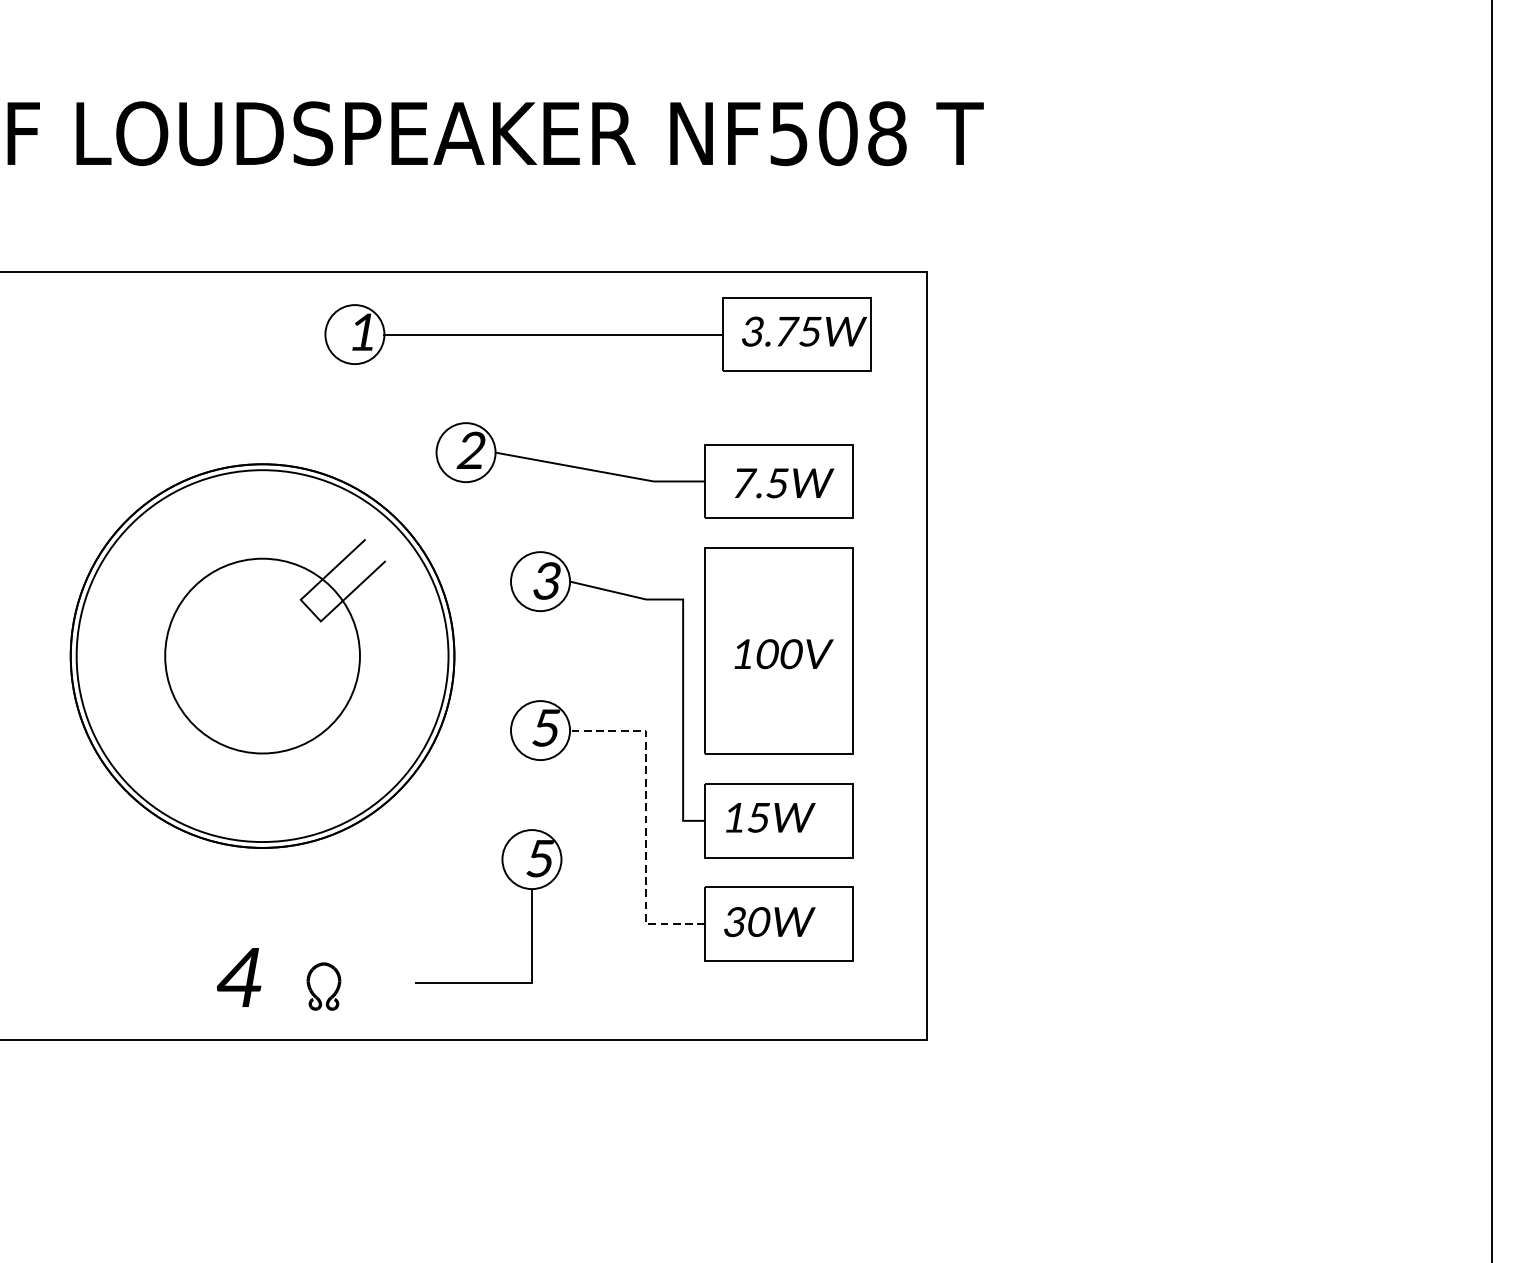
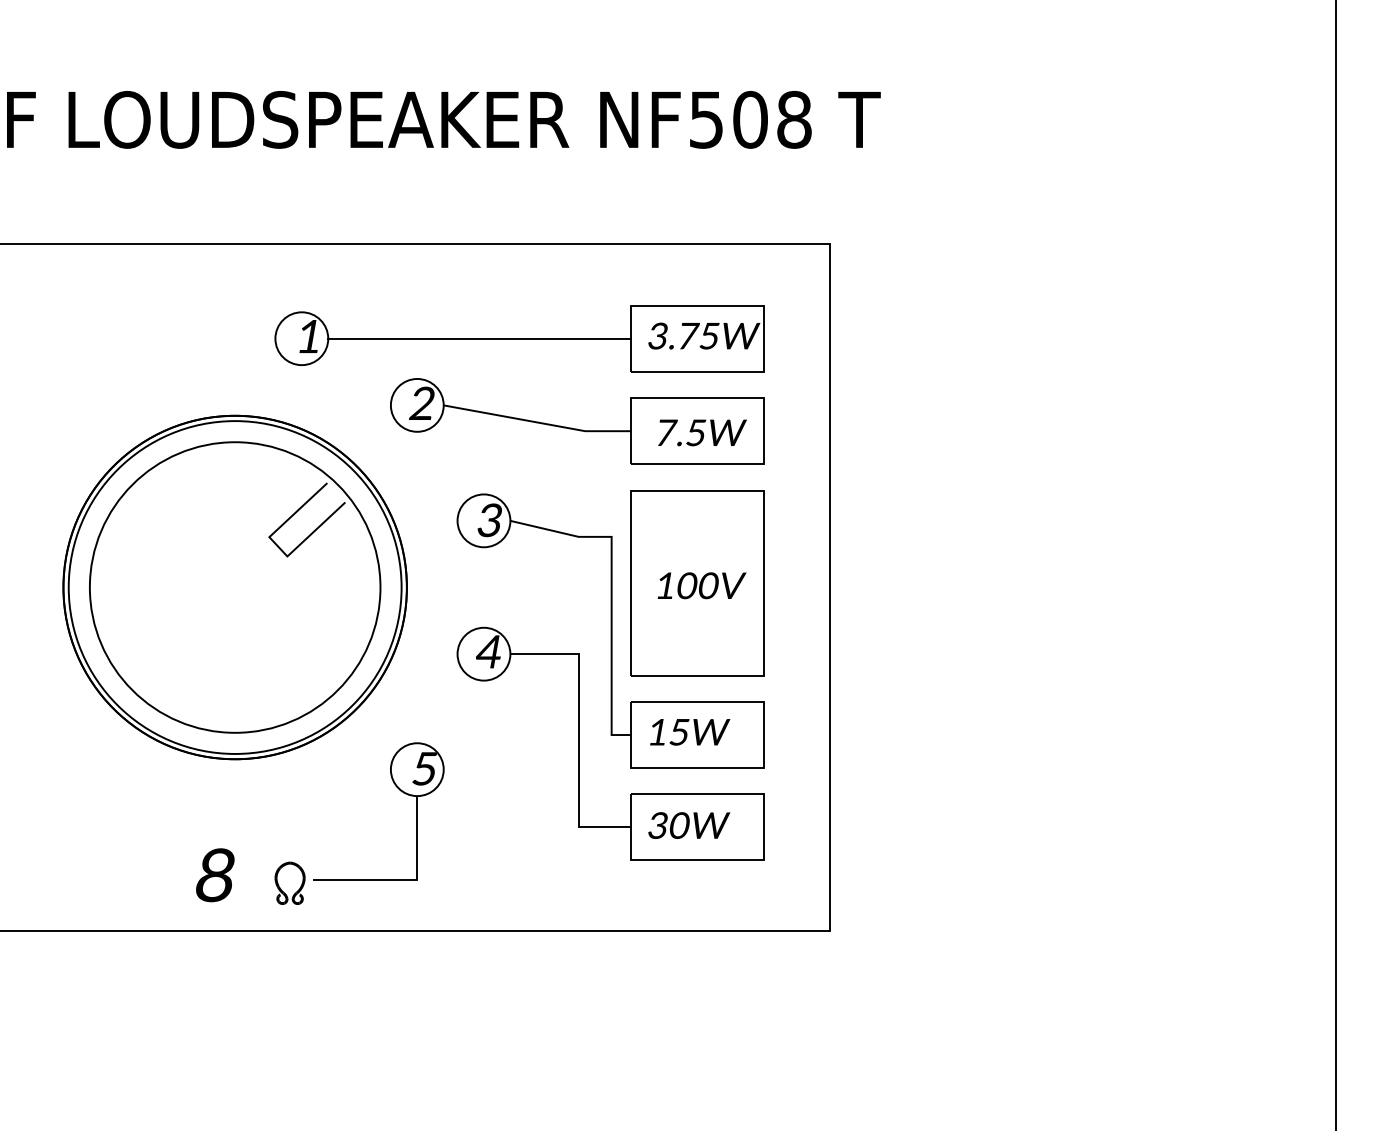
part: (598, 334) -> (519, 338), moved
circle: (261, 656) -> (234, 587), size x1.67
text: (545, 727) -> (488, 651), 5 -> 4
line: (646, 818) -> (578, 732), dashed -> solid
part: (512, 882) -> (399, 790), moved
text: (239, 977) -> (214, 875), 4 -> 8

